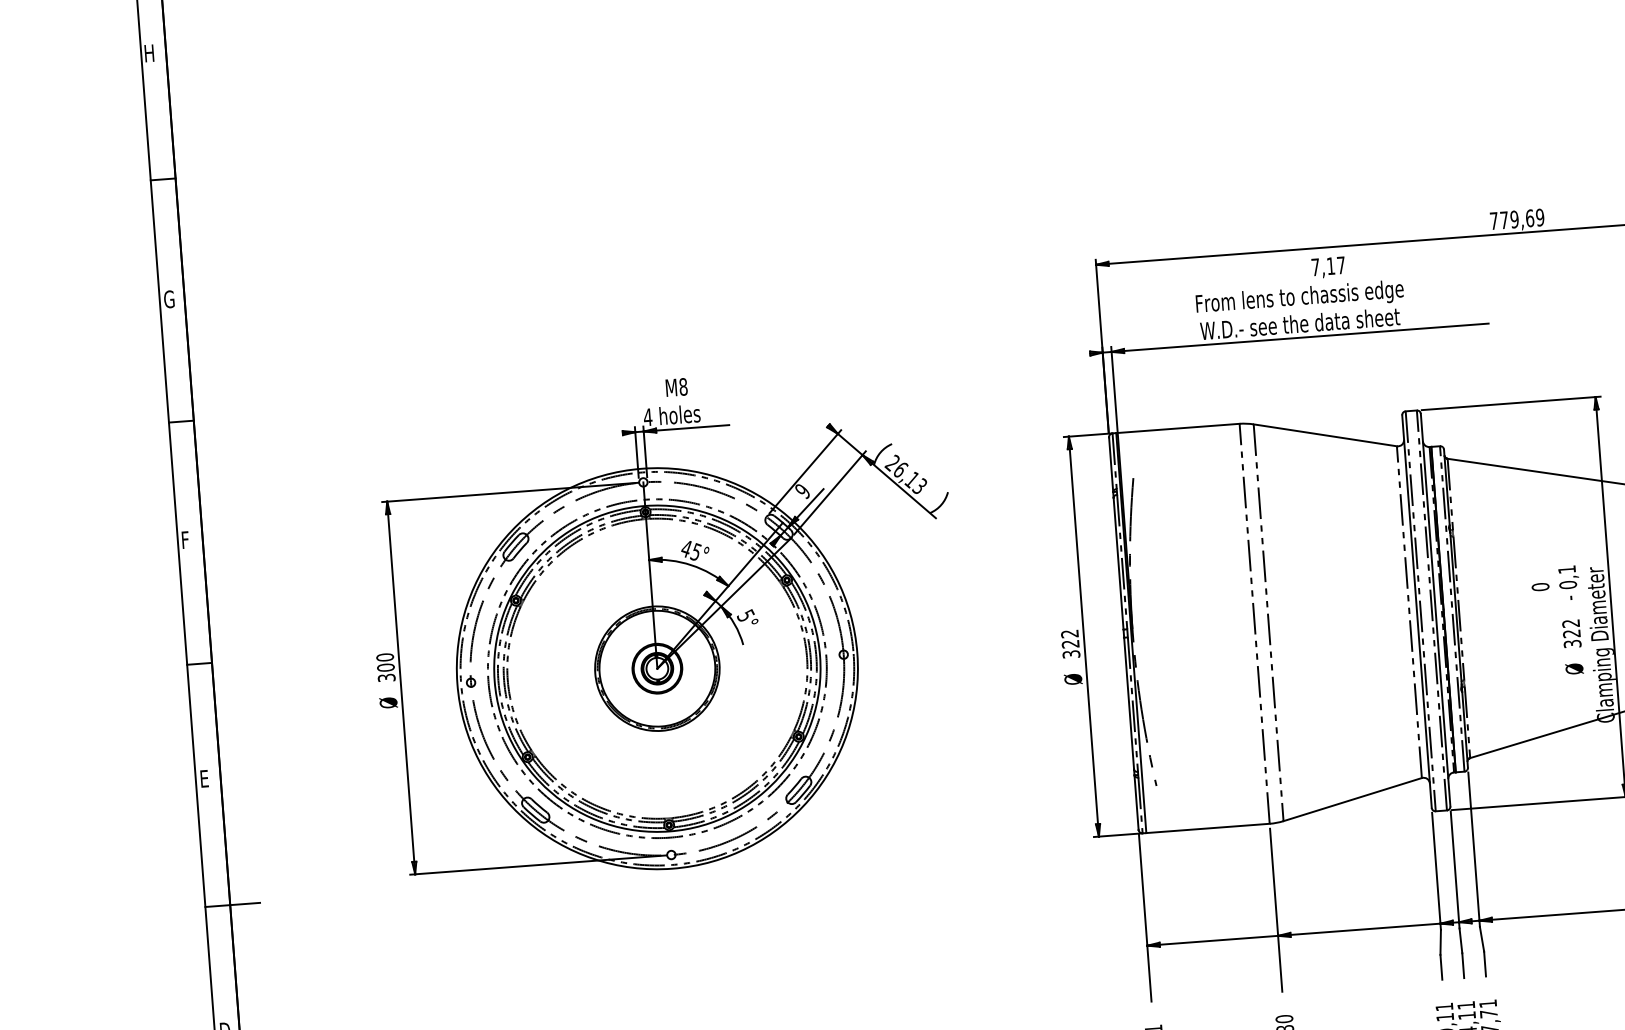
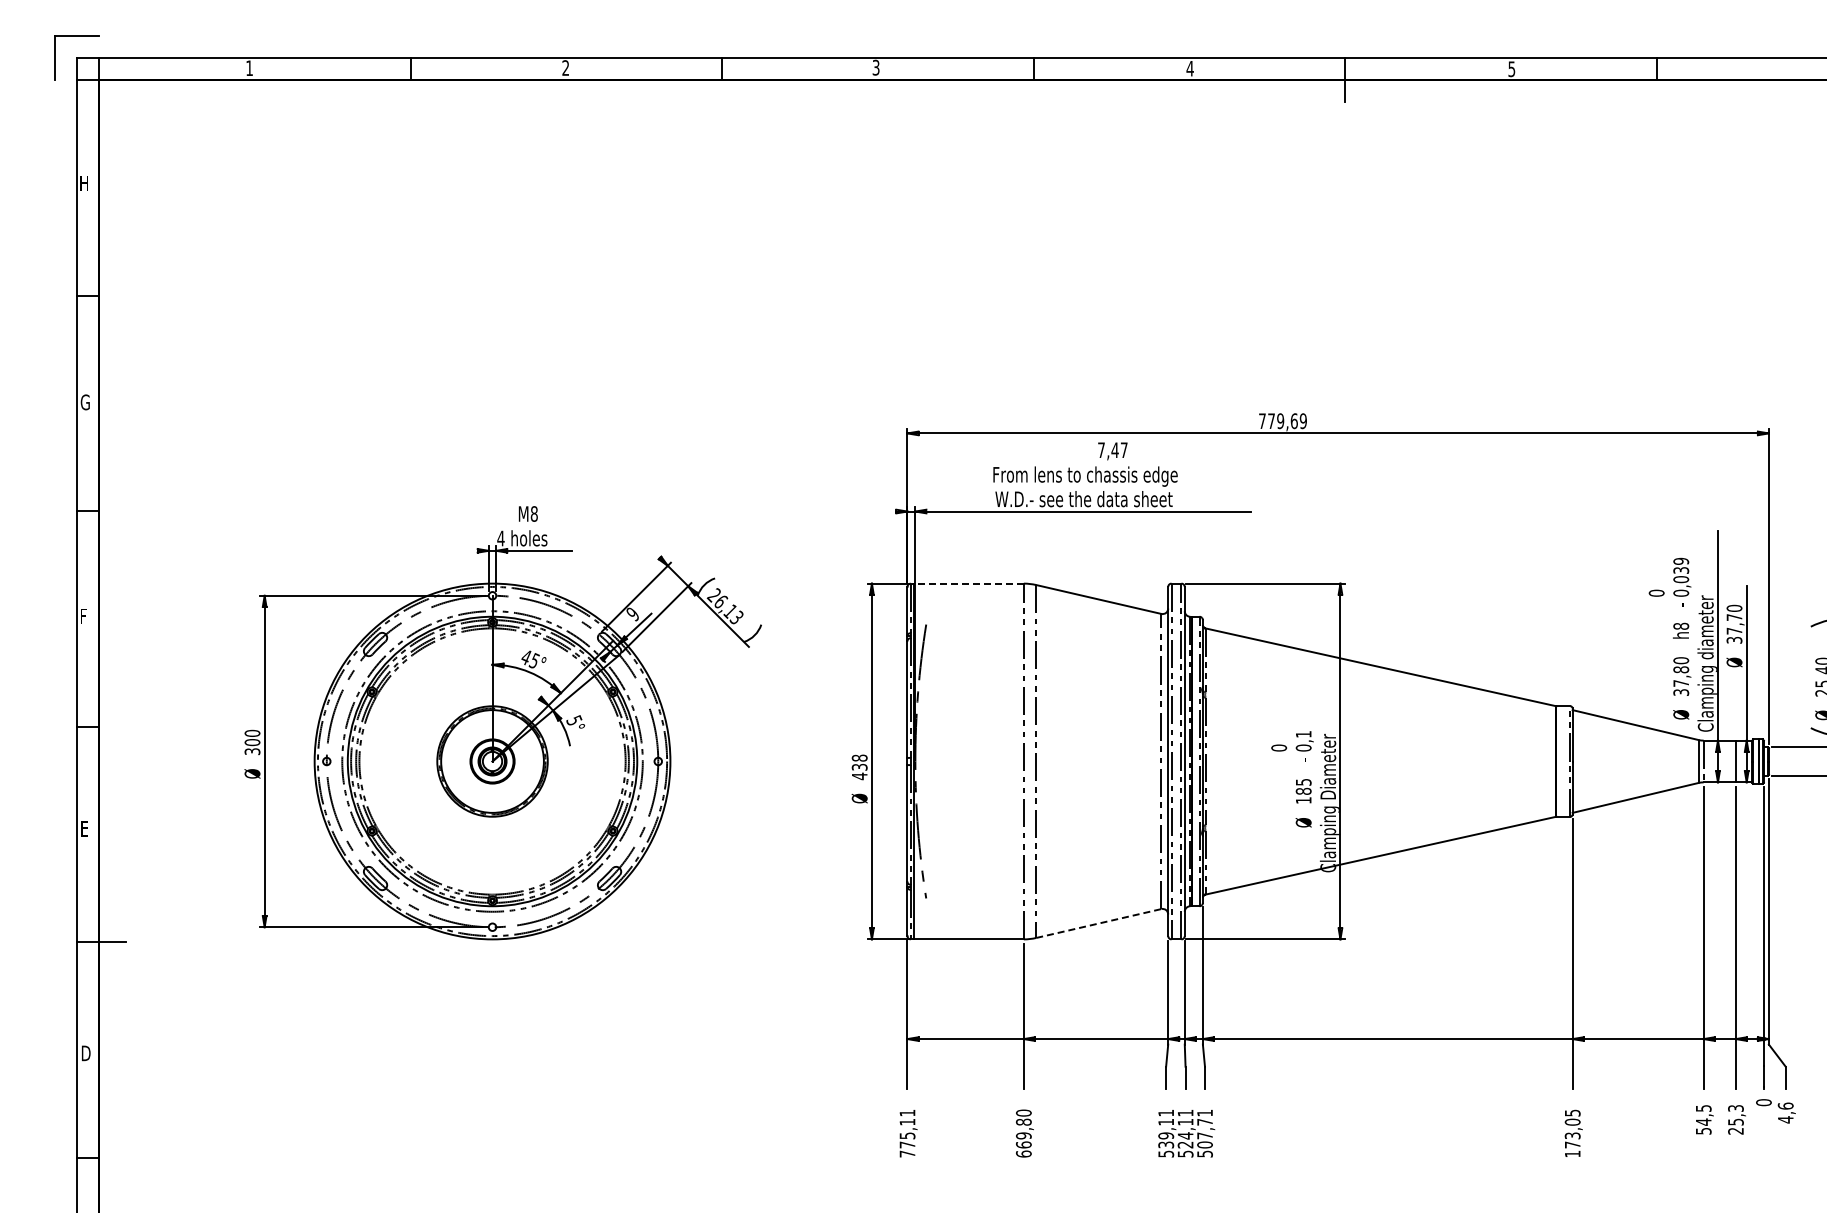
text: (1330, 265) -> (1114, 449), 7,17 -> 7,47
line: (1177, 428) -> (968, 583), solid -> dashed
text: (1571, 633) -> (1303, 791), 322 -> 185
text: (1070, 644) -> (859, 767), 322 -> 438
line: (1353, 799) -> (1099, 923), solid -> dashed

